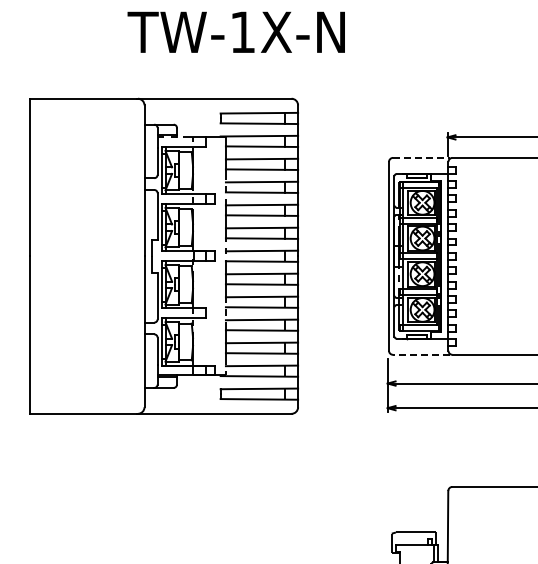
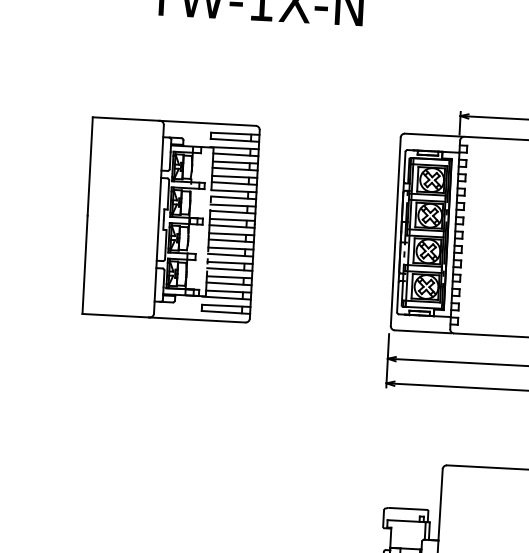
line: (422, 157) -> (434, 134), dashed -> solid
part: (163, 256) -> (170, 220), size x0.62
line: (420, 354) -> (422, 331), dashed -> solid

